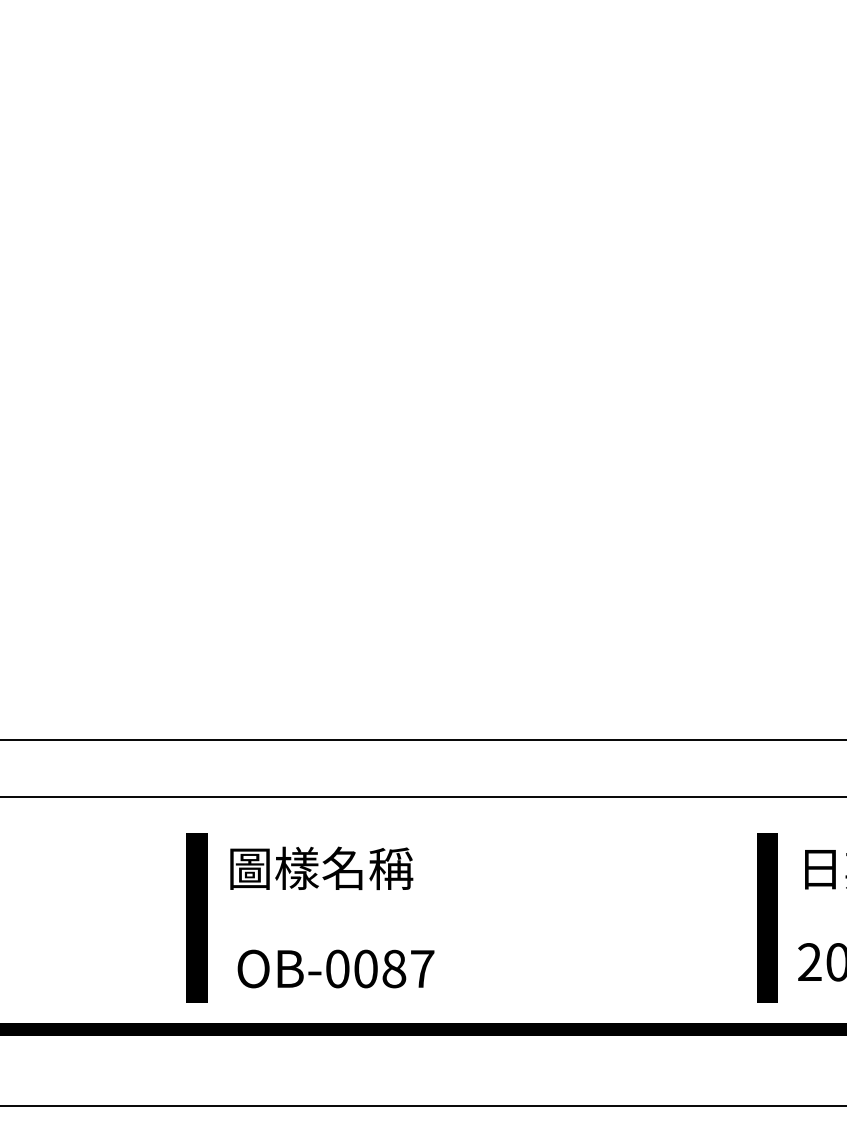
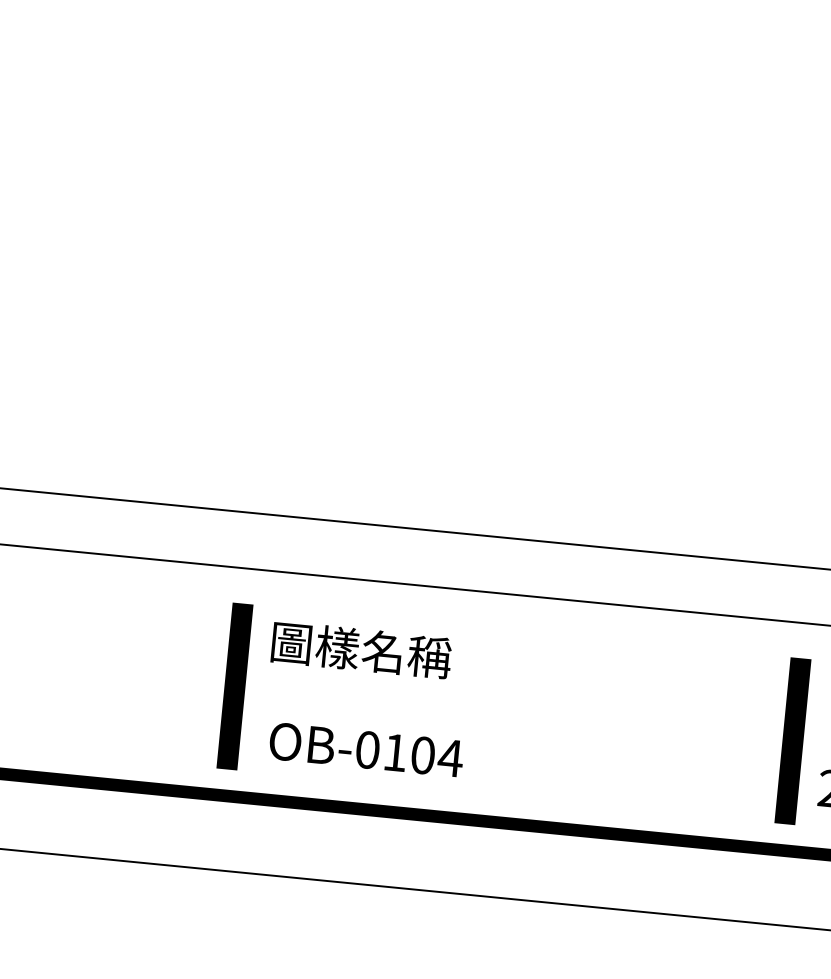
text: (394, 968) -> (423, 754), OB-0087 -> OB-0104

